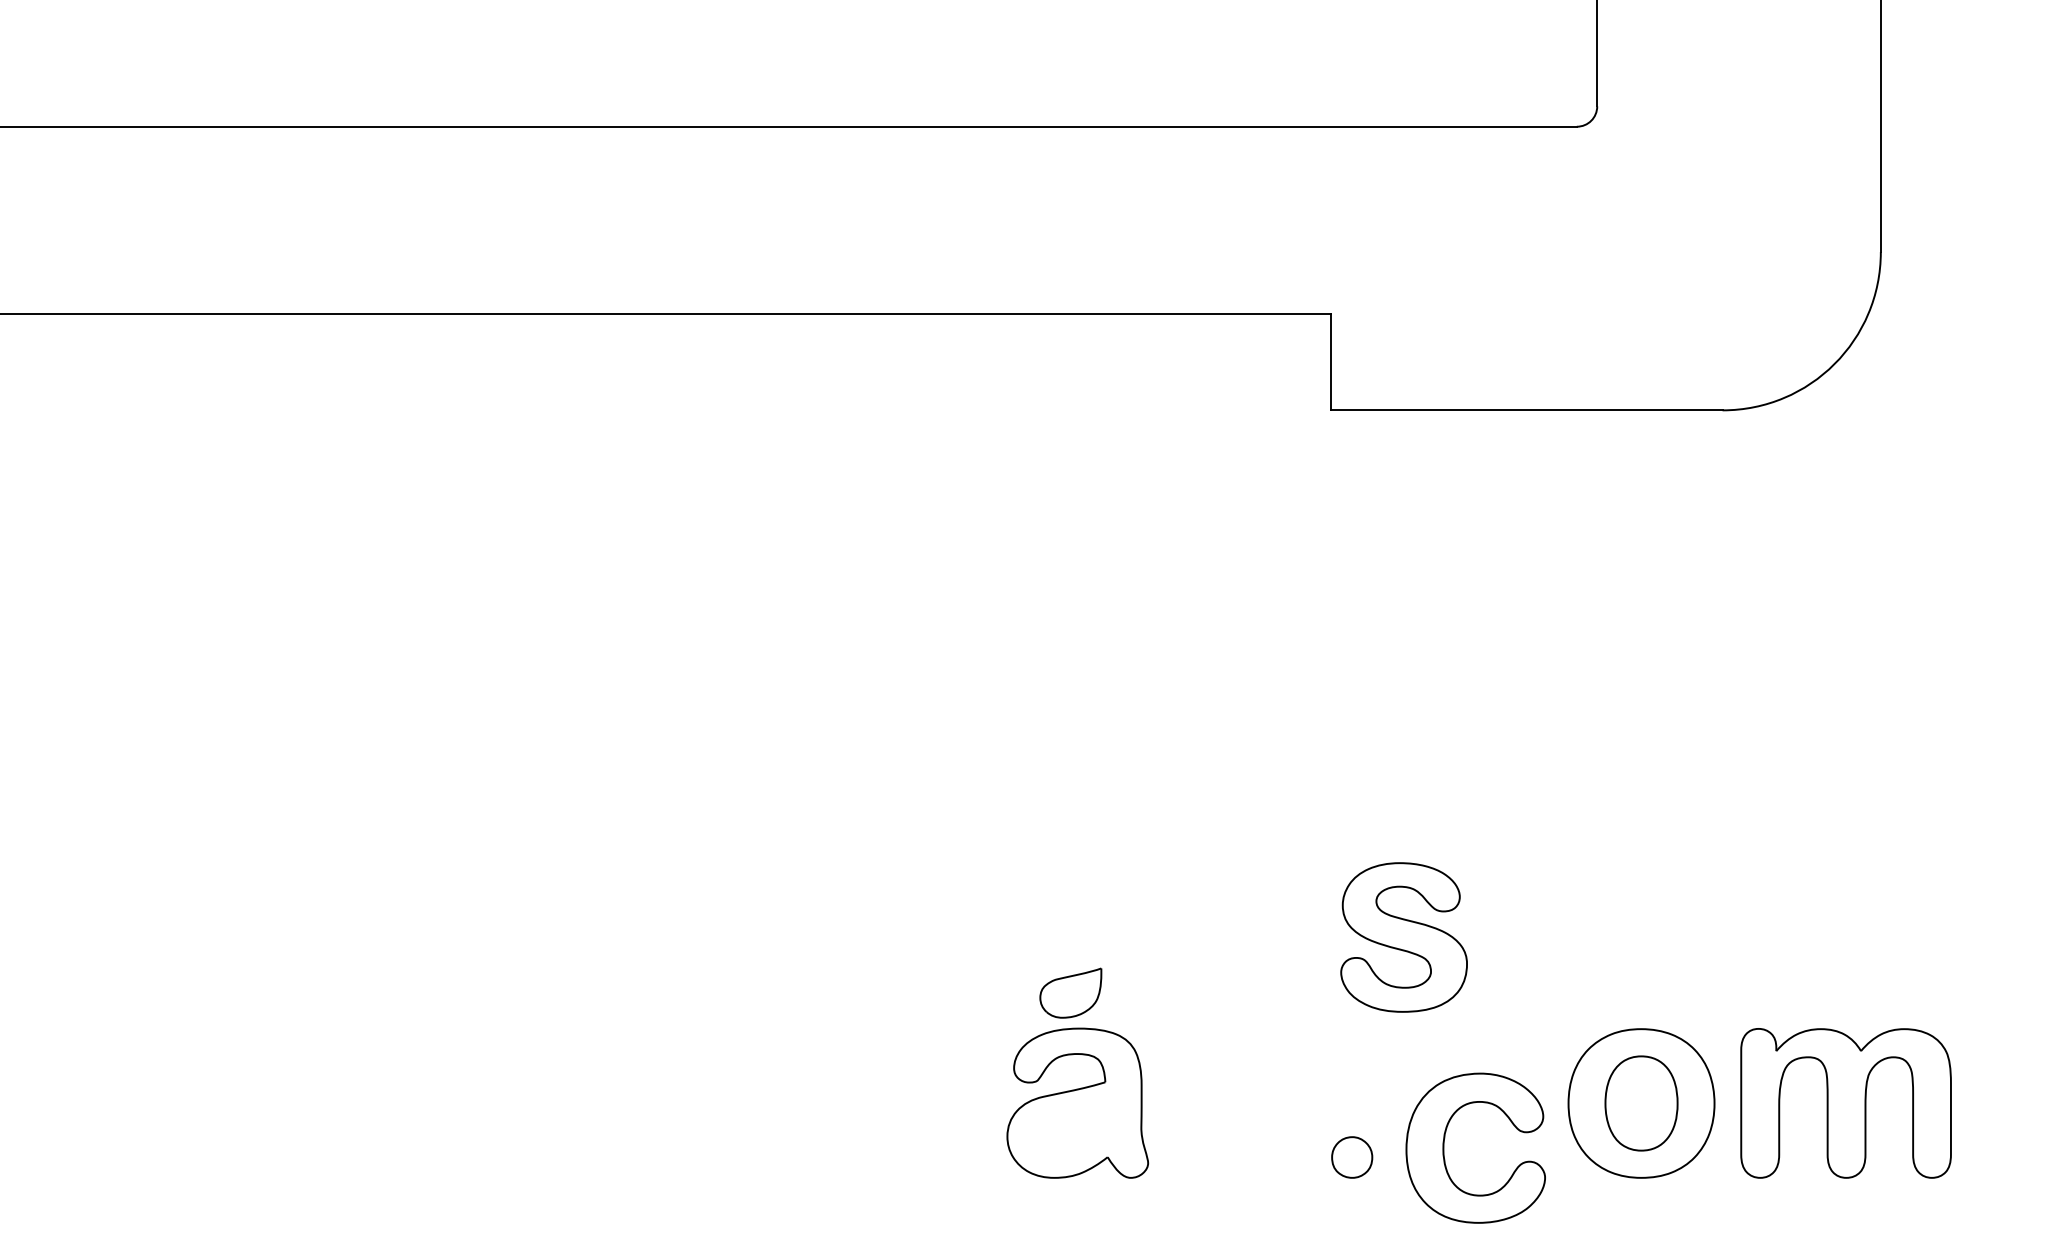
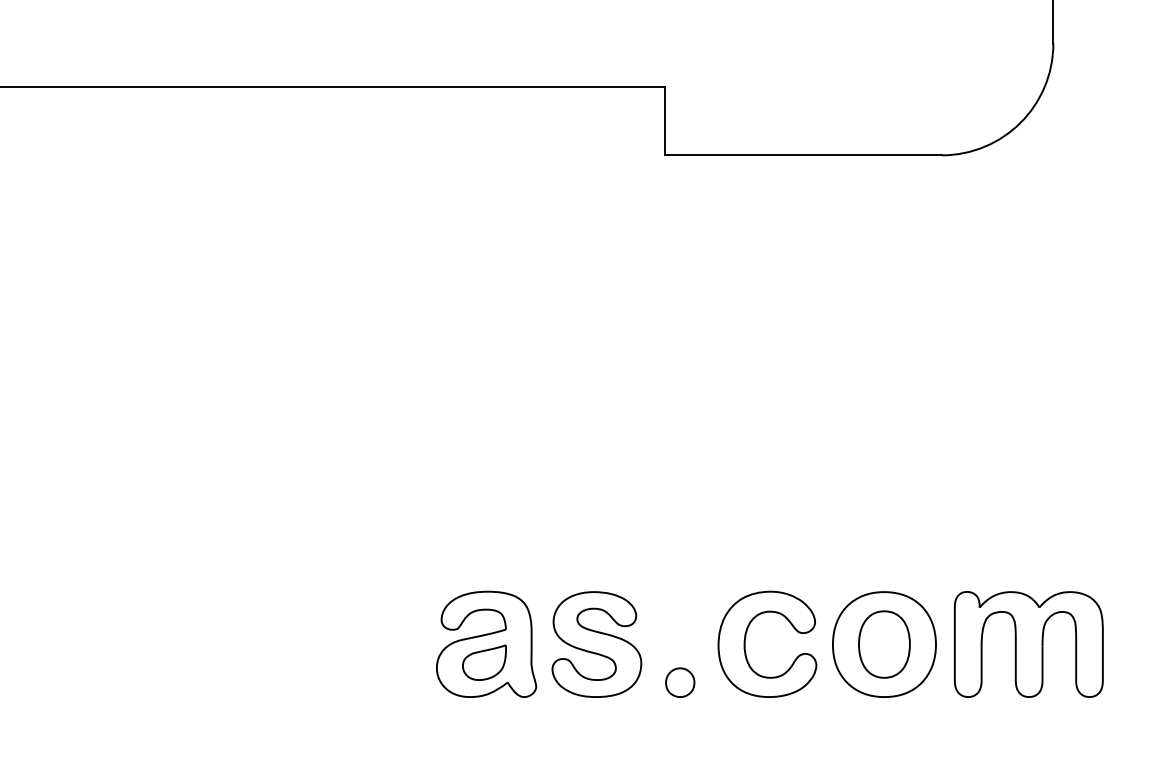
part: (1403, 937) -> (596, 644), moved
part: (1070, 992) -> (484, 662), moved
part: (1444, 1147) -> (745, 643), moved

